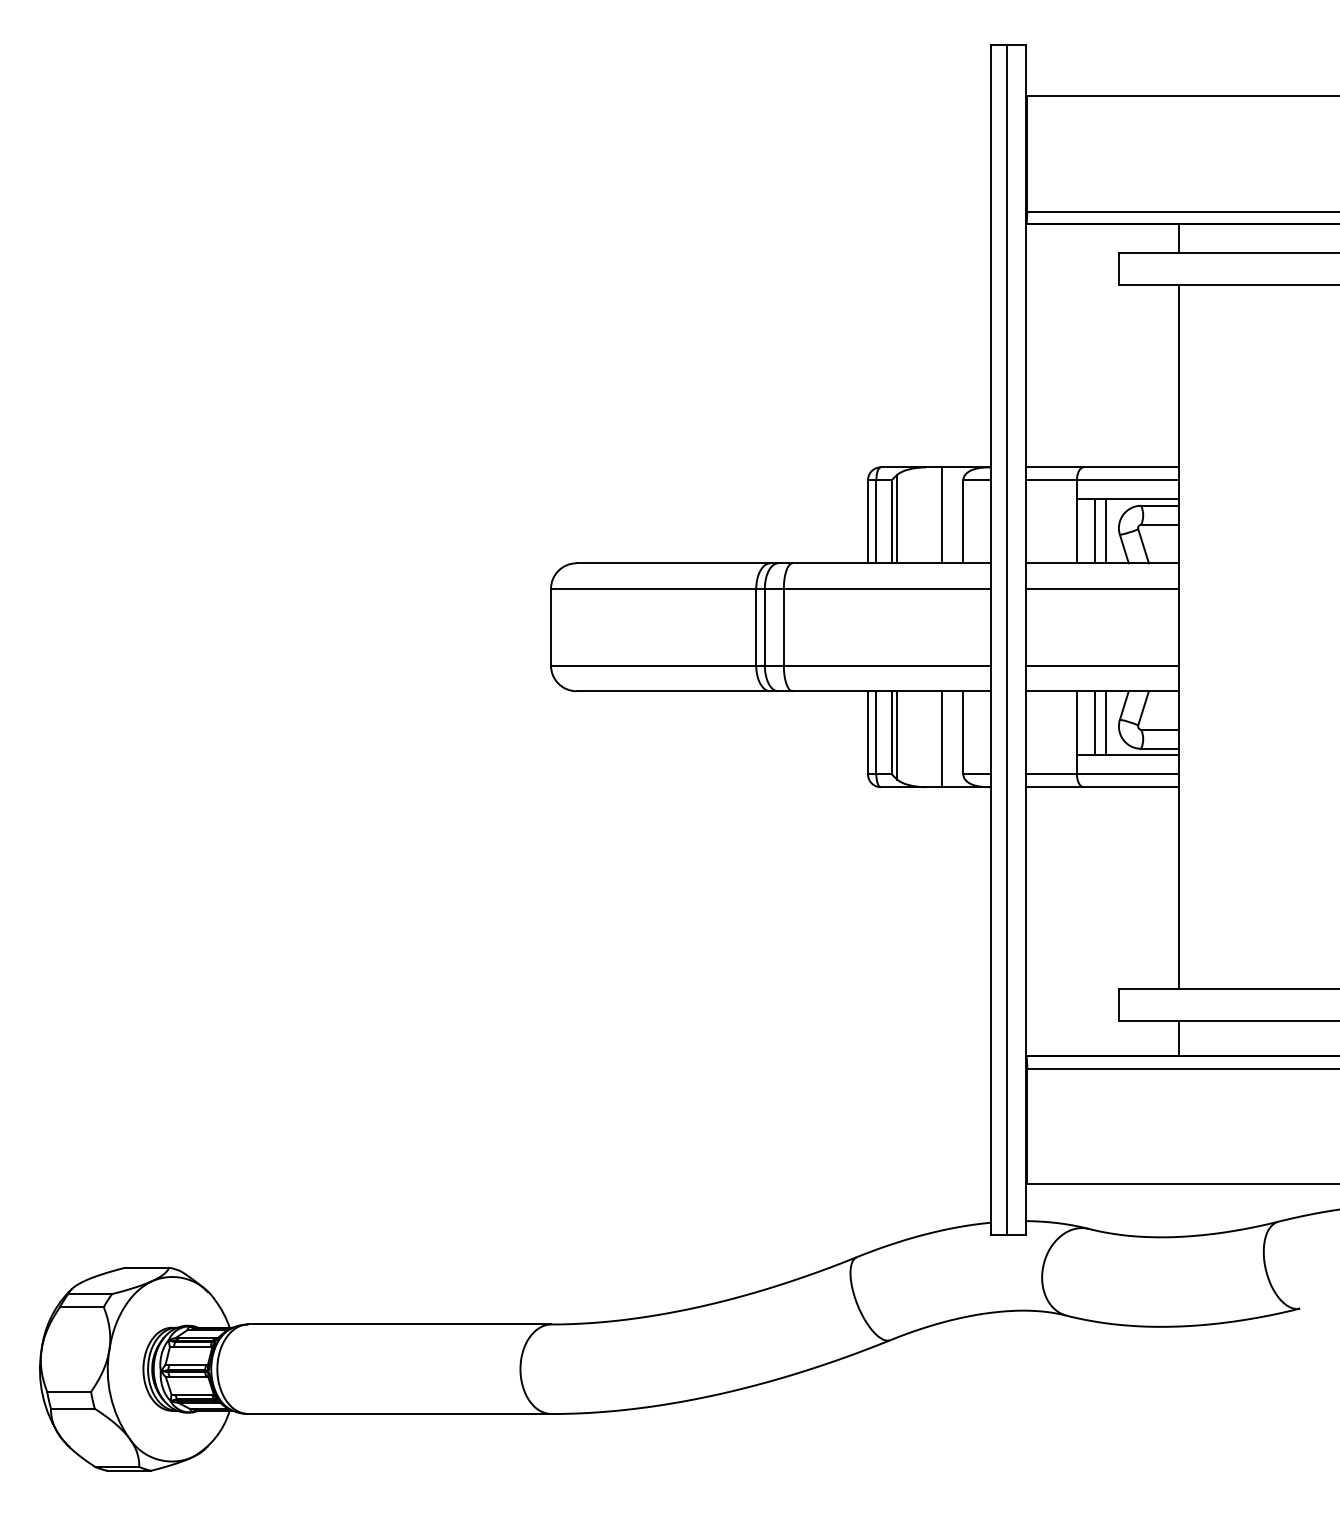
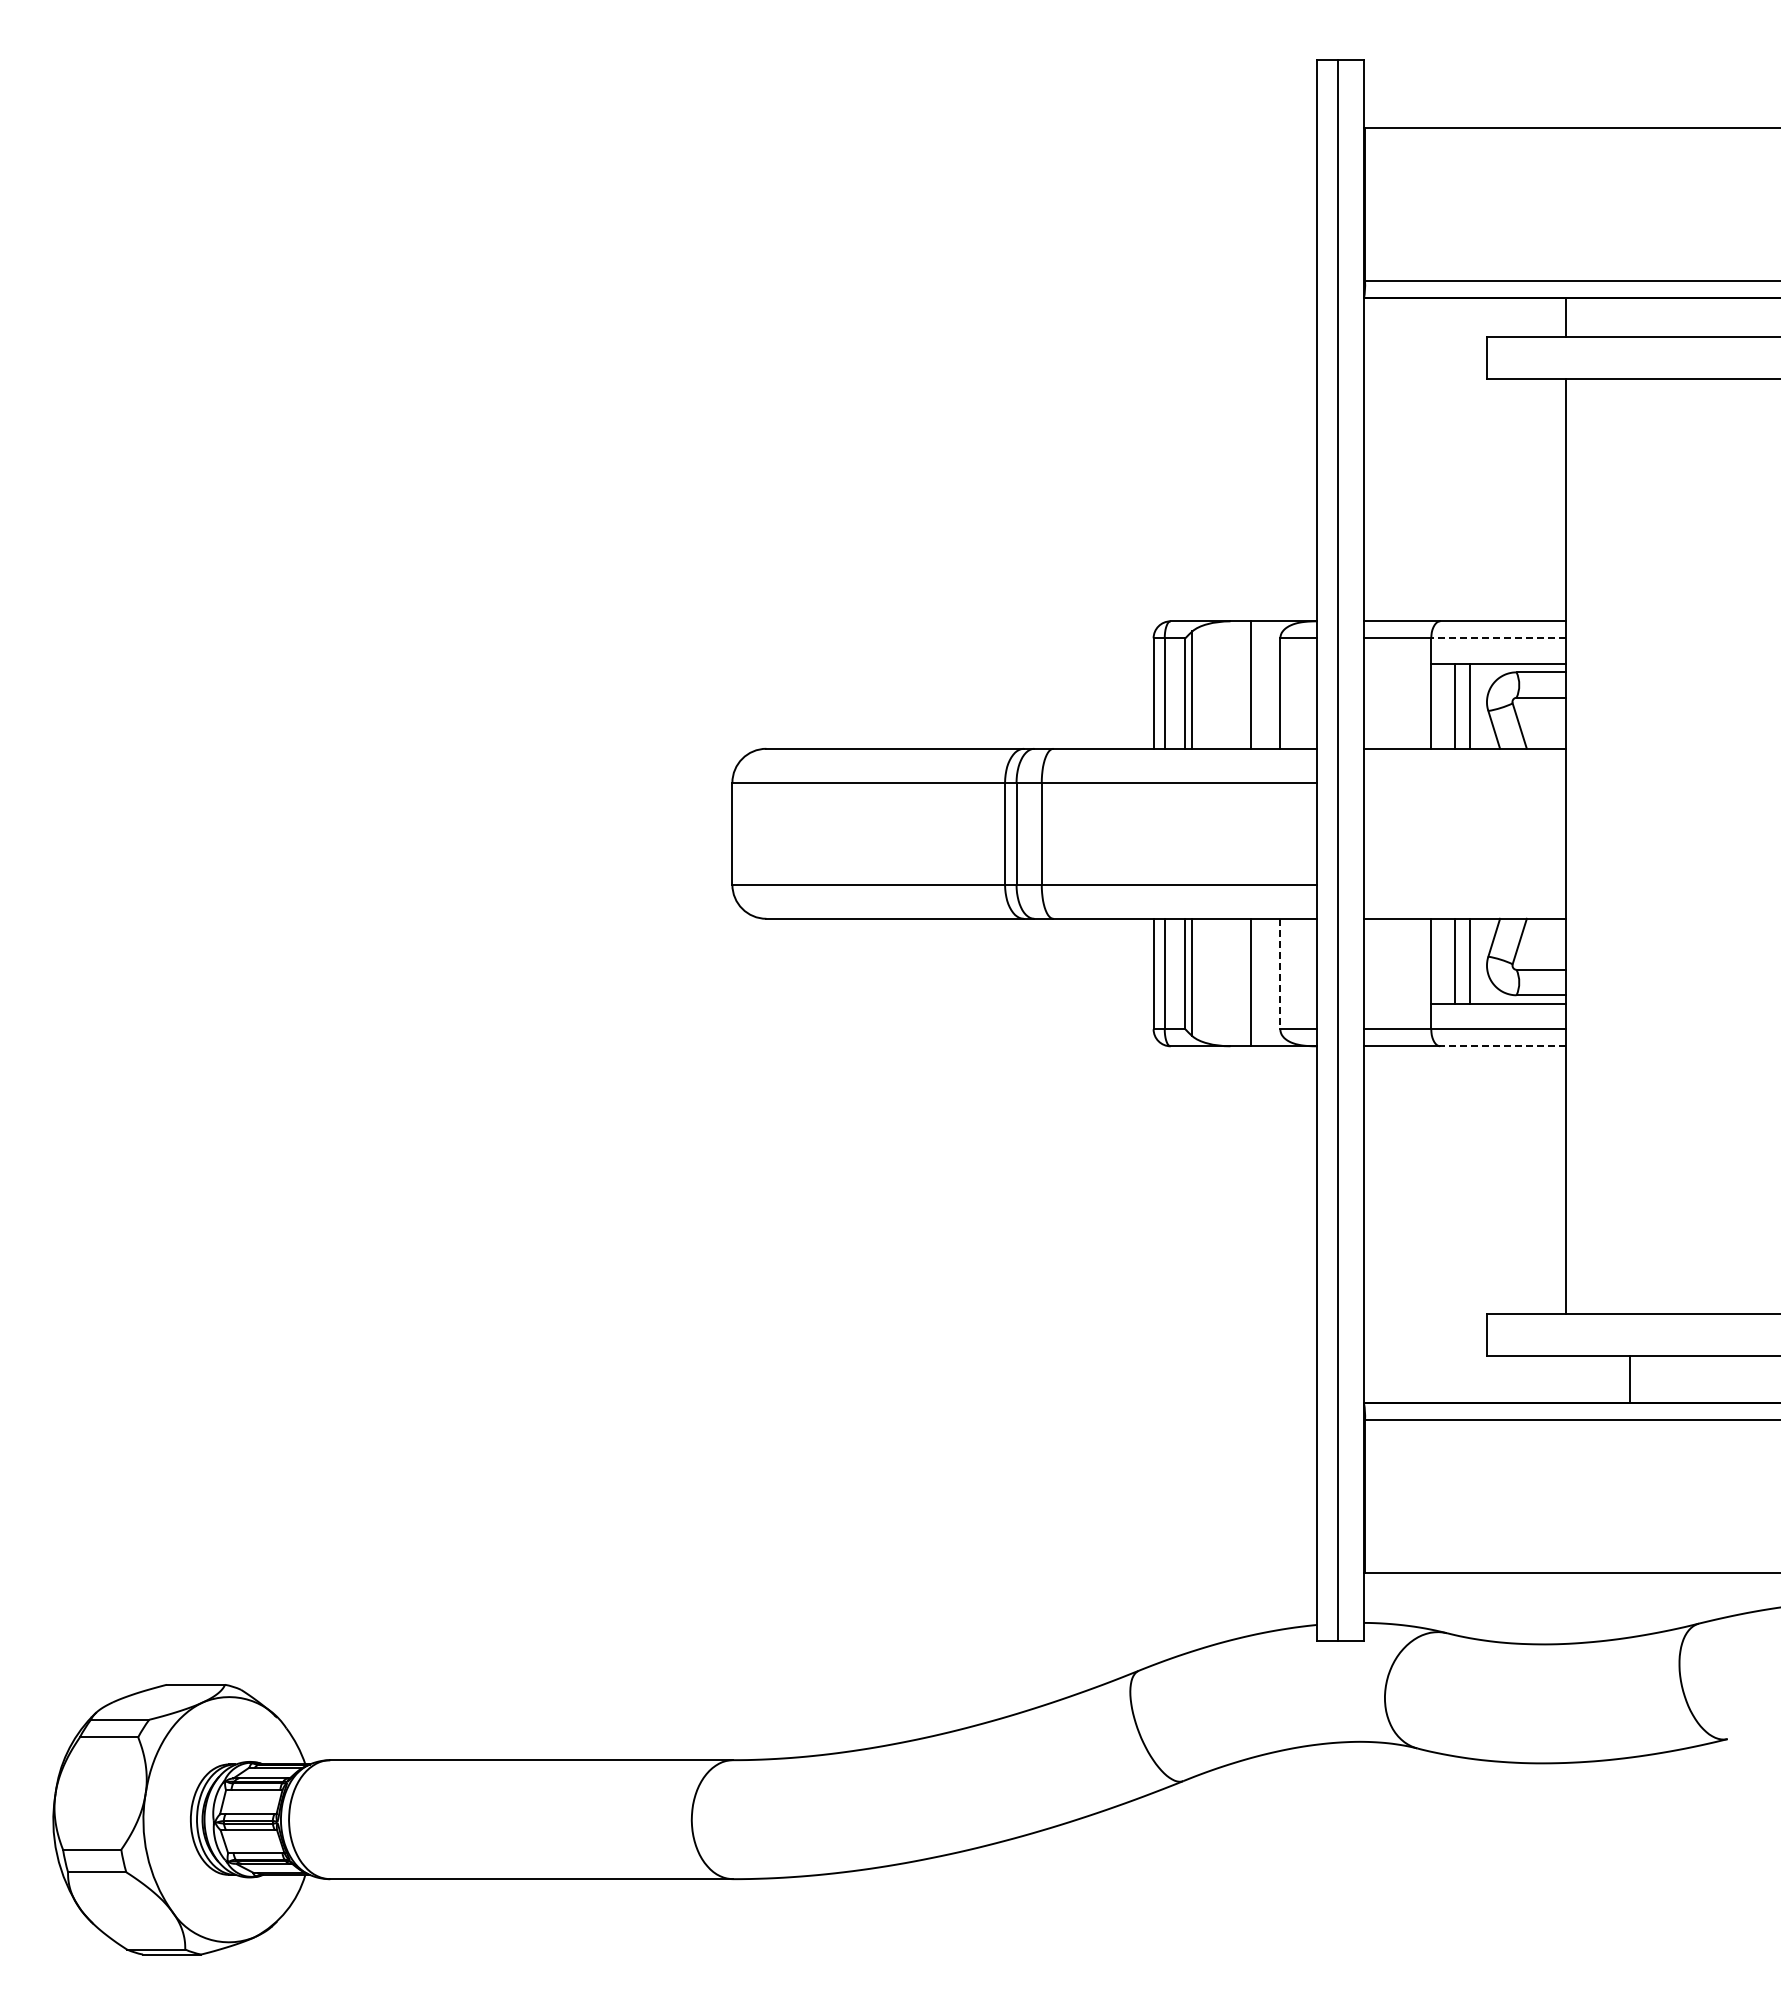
line: (1127, 480) -> (1498, 638), solid -> dashed
line: (1101, 588) -> (1464, 782), removed
line: (1101, 665) -> (1464, 884), removed
line: (963, 733) -> (1280, 974), solid -> dashed
line: (1130, 787) -> (1502, 1046), solid -> dashed
line: (1178, 1037) -> (1630, 1379), moved

